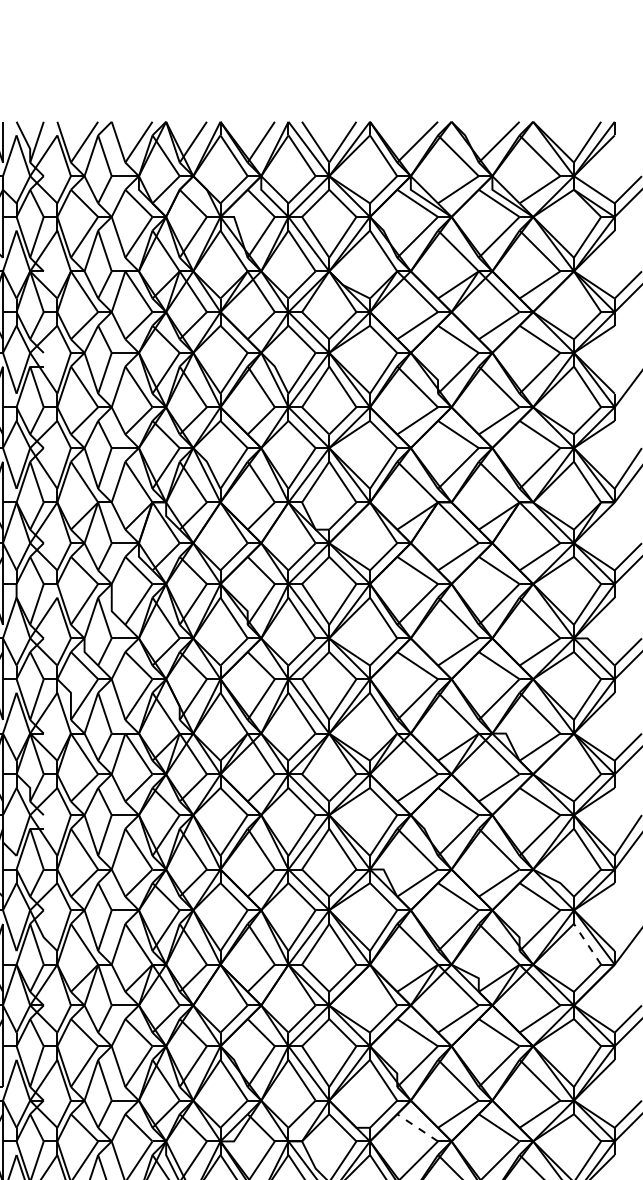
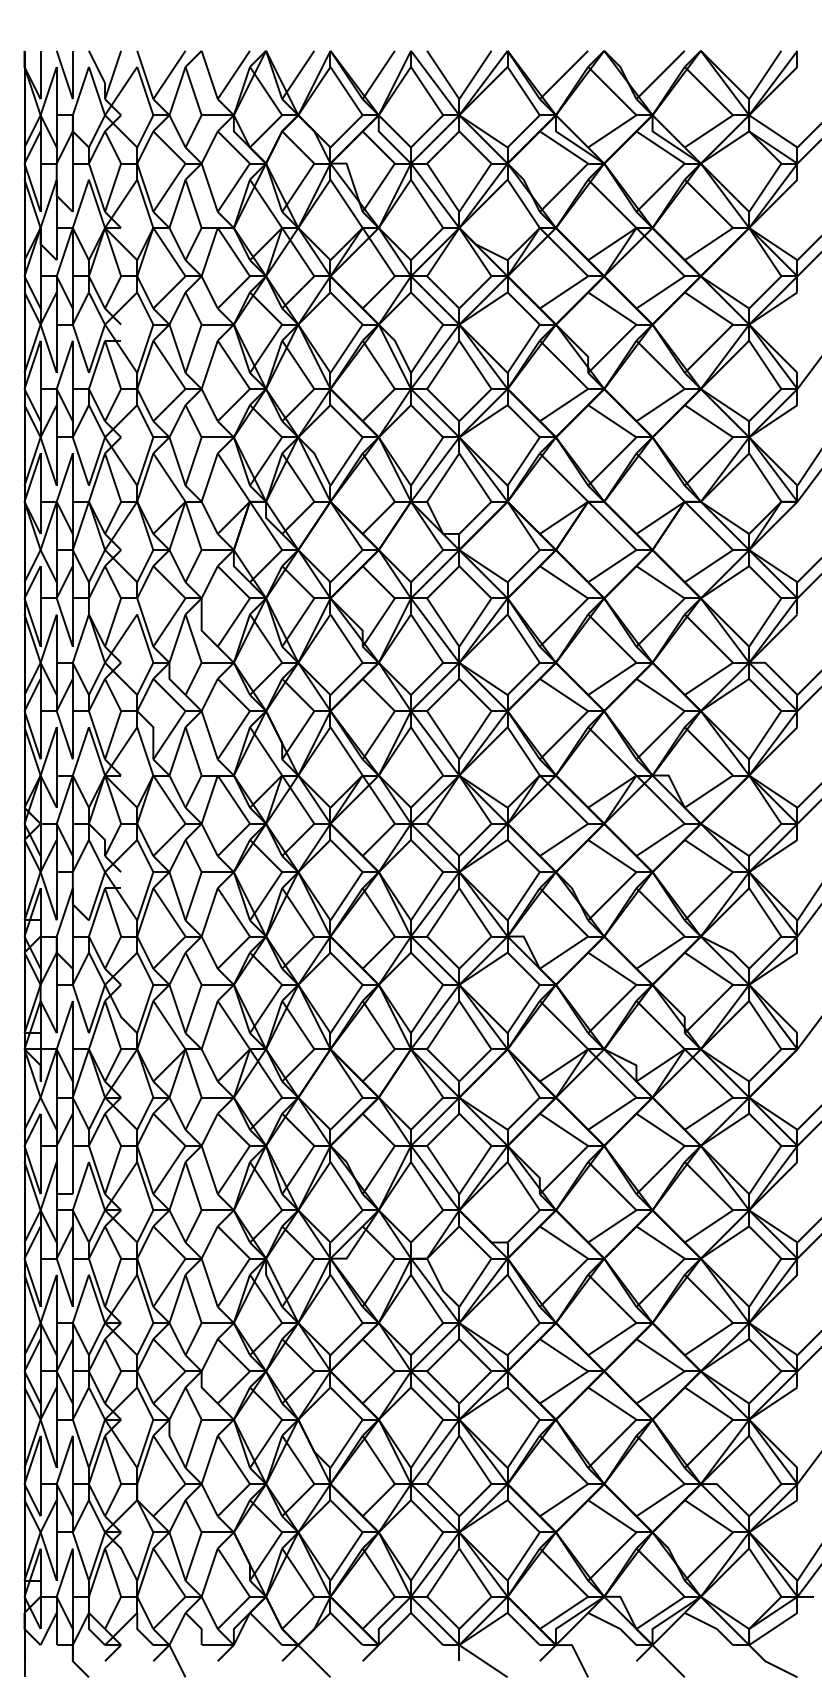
line: (587, 943) -> (765, 1024), dashed -> solid
line: (417, 1127) -> (563, 1242), dashed -> solid

